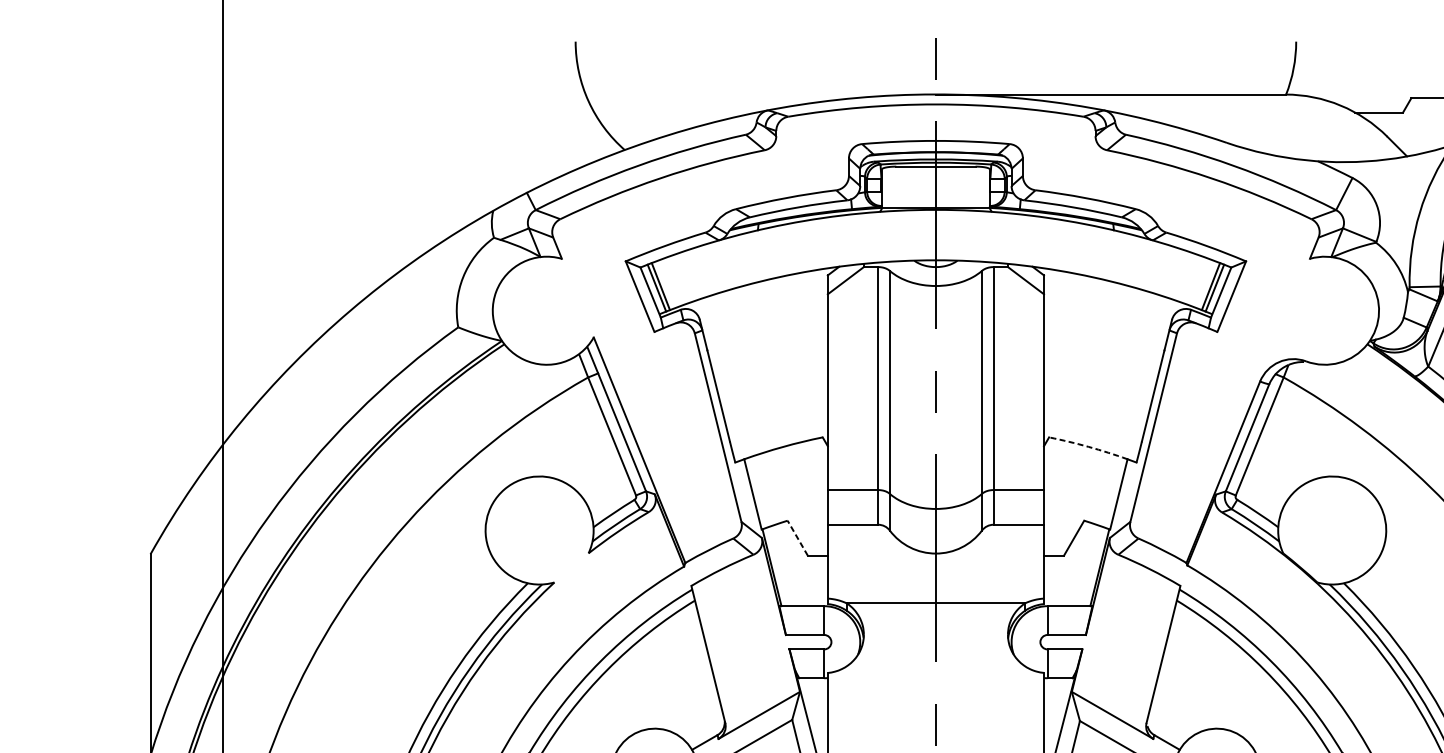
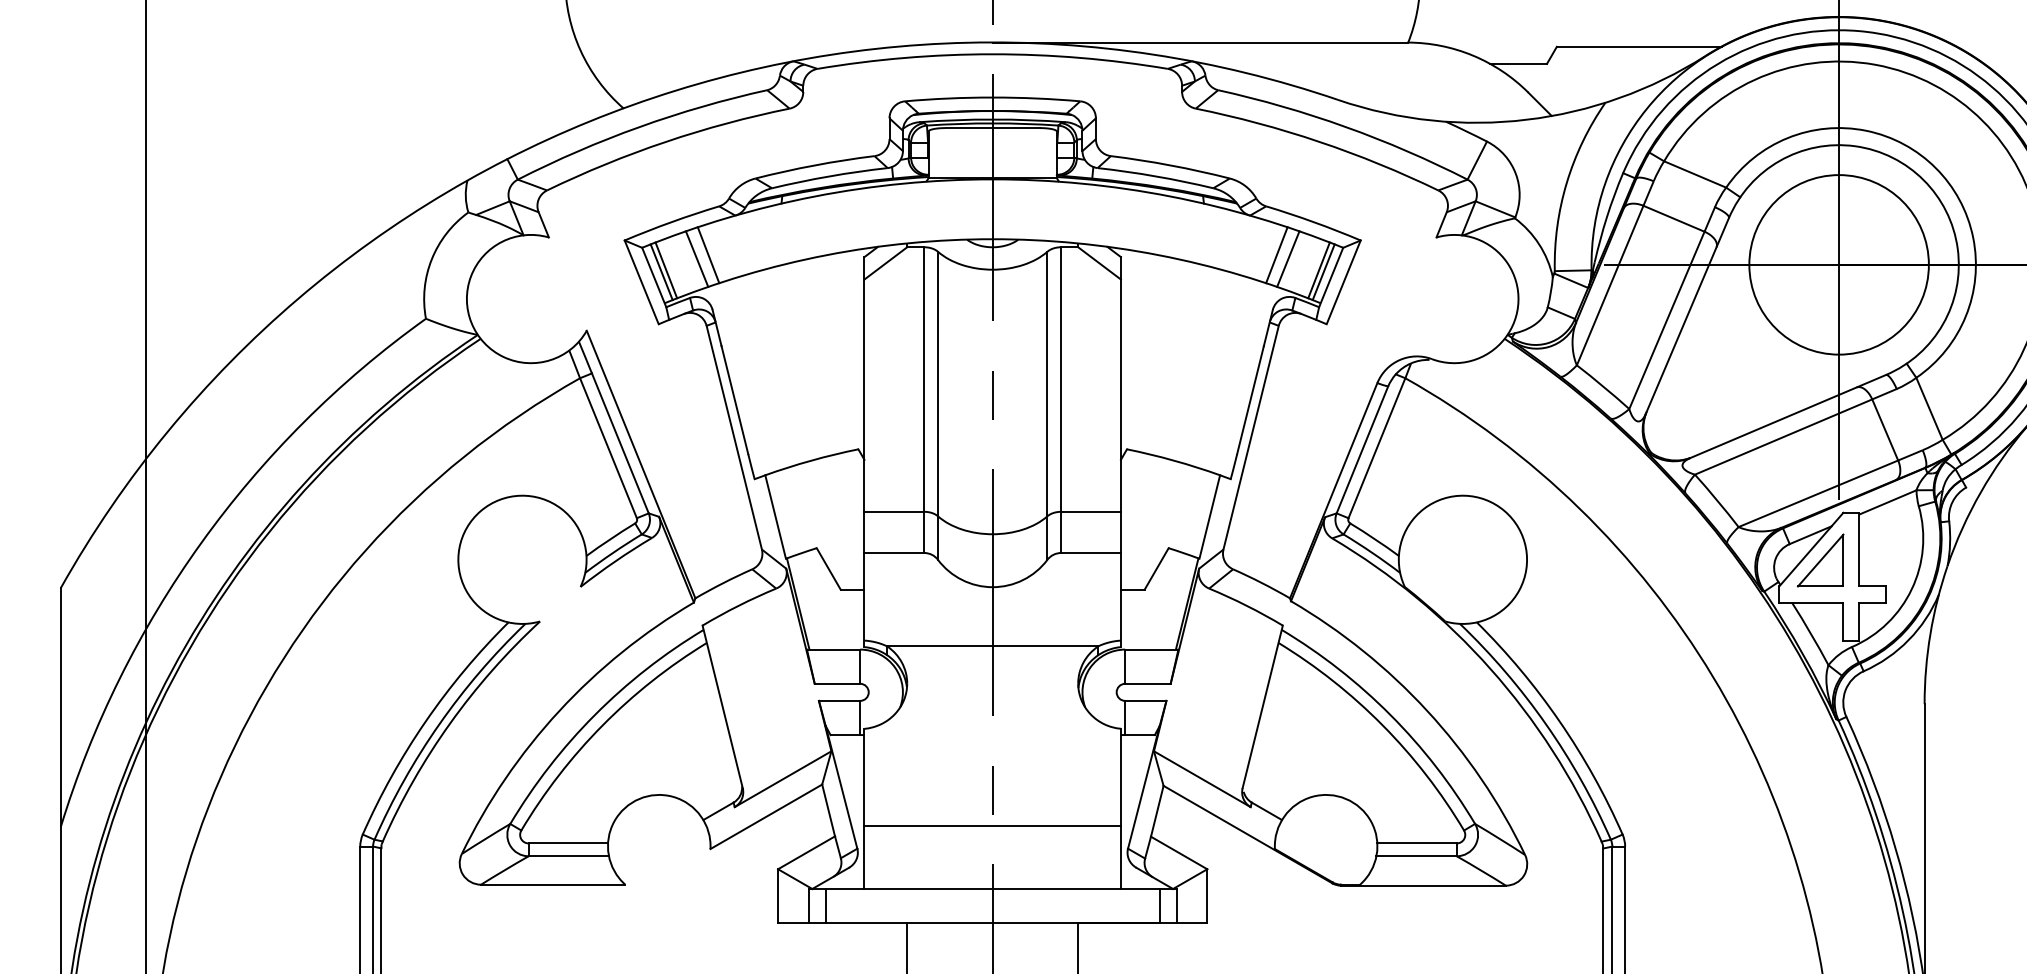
line: (696, 274) -> (708, 255), added
line: (1175, 274) -> (1276, 255), added
line: (686, 276) -> (696, 258), added
line: (1185, 276) -> (1288, 258), added
arc: (1089, 446) -> (1174, 460), dashed -> solid
line: (797, 537) -> (828, 568), dashed -> solid

